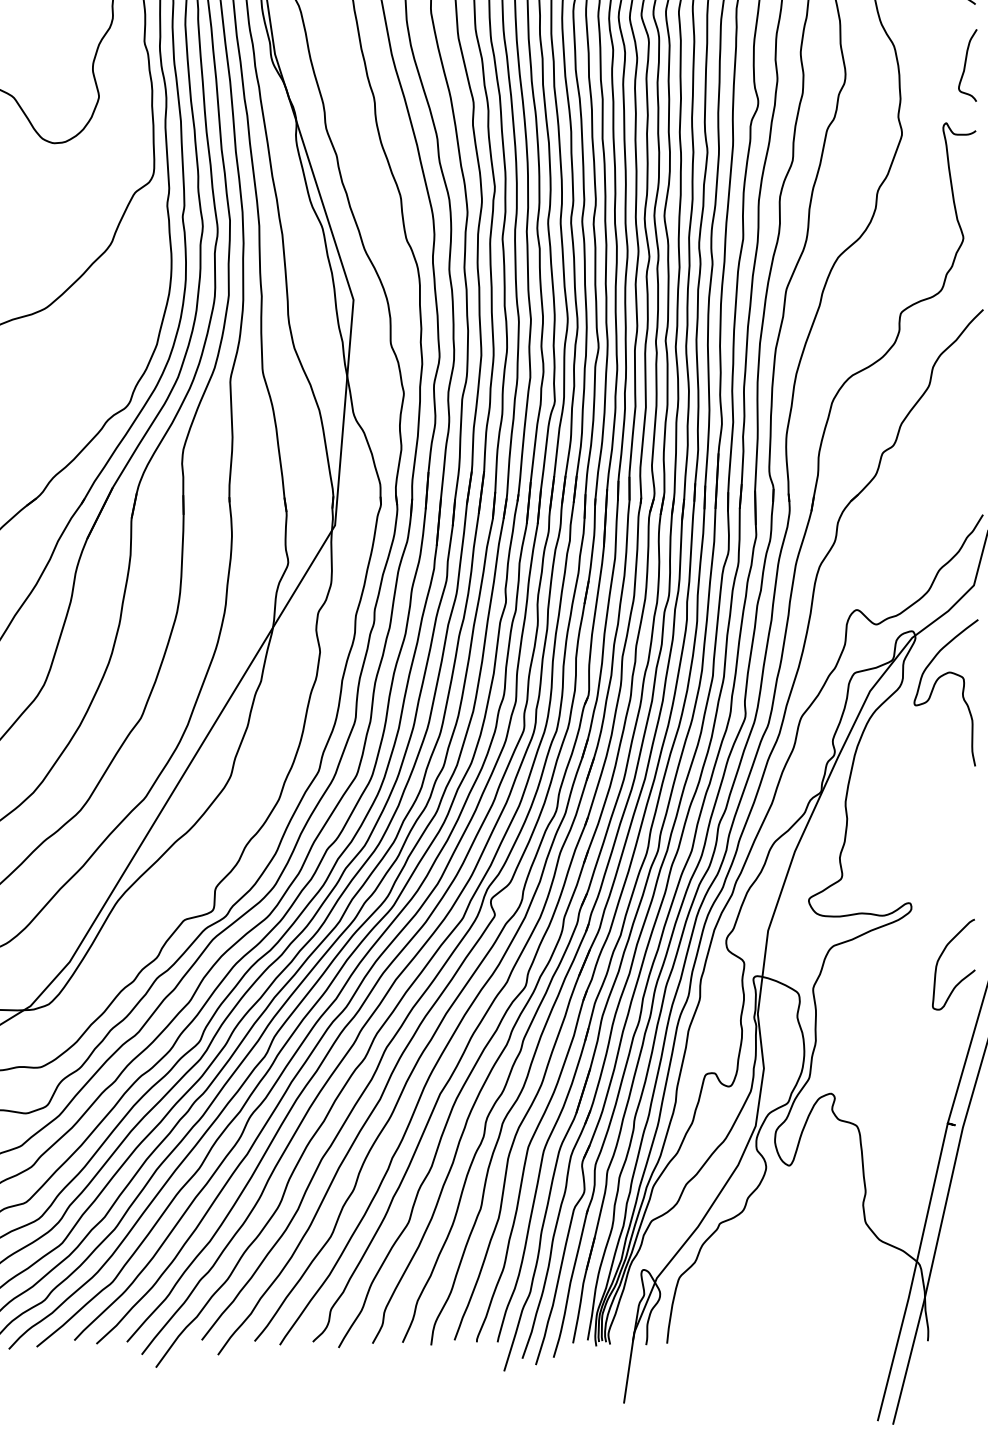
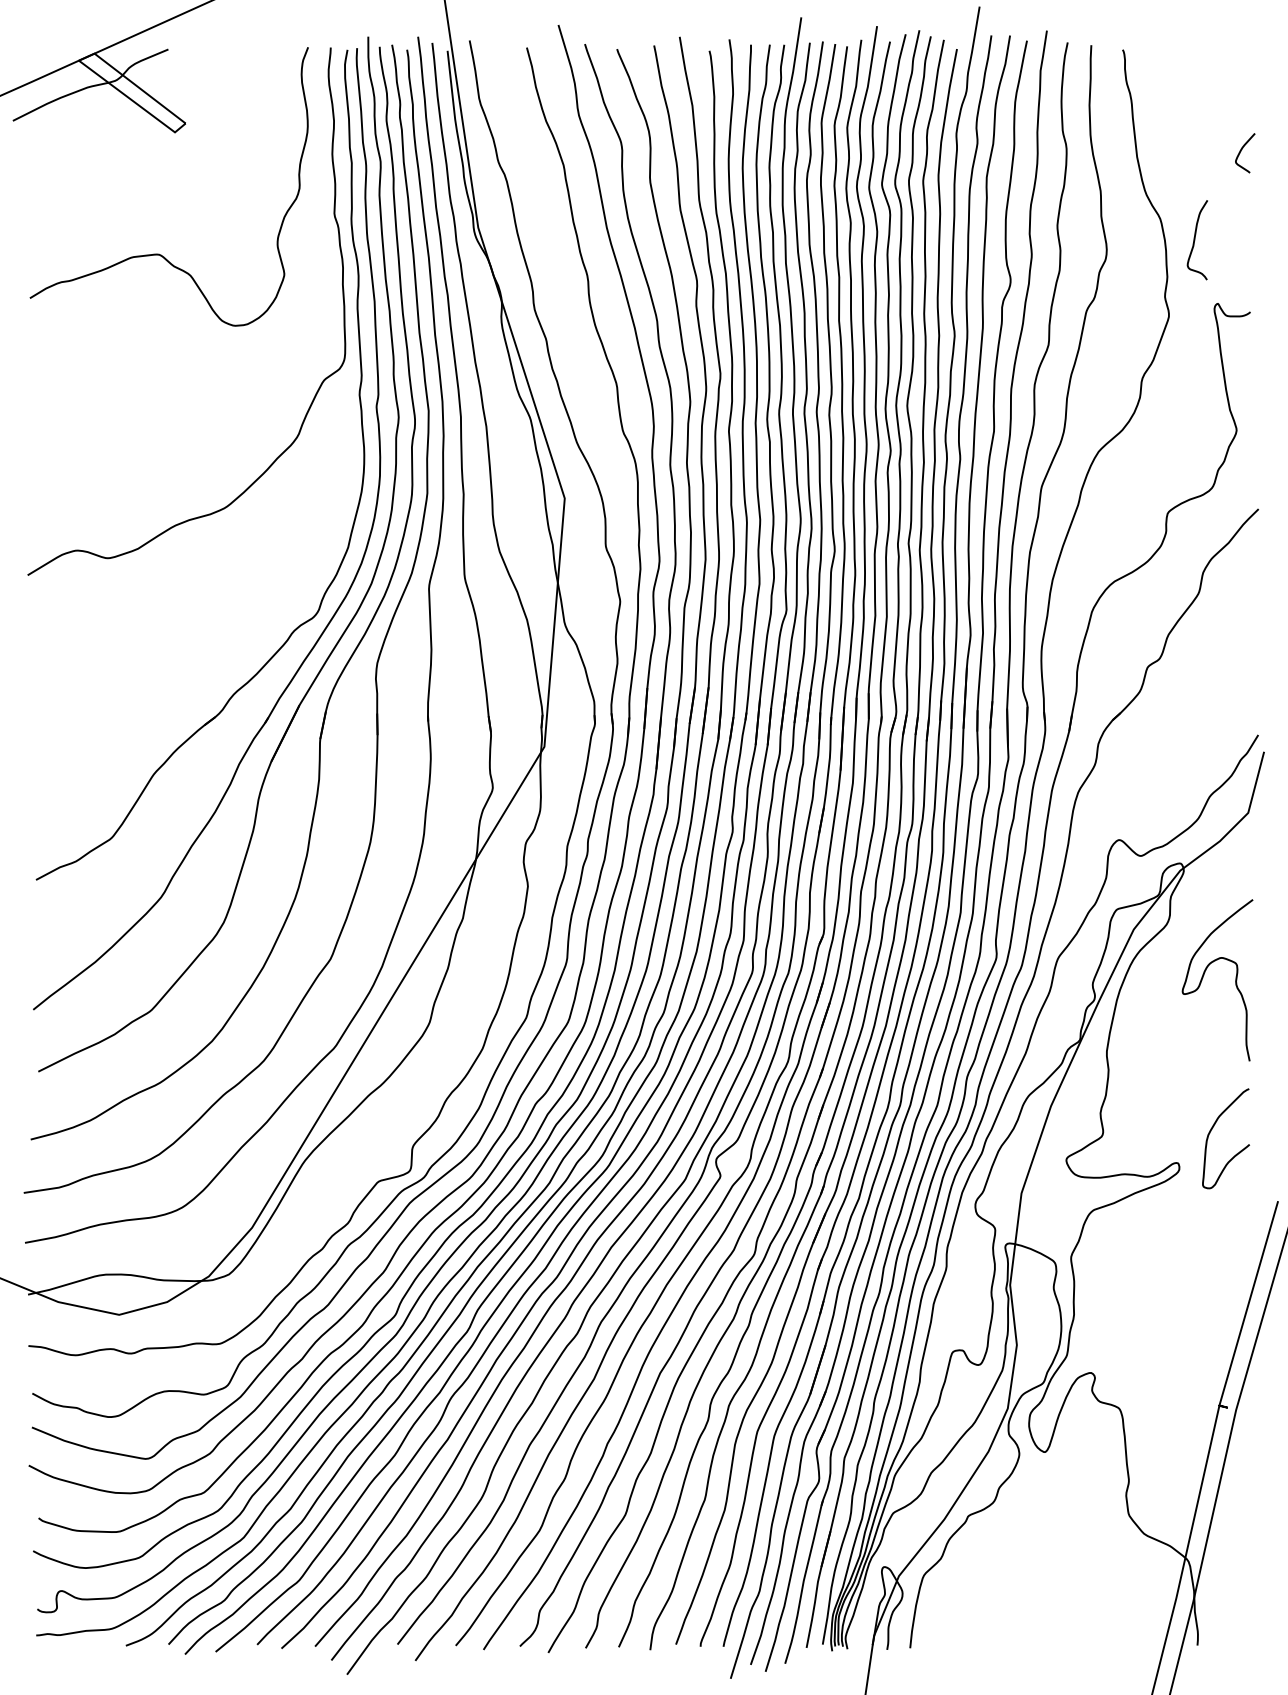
curve: (966, 65) -> (1195, 240), moved
curve: (934, 688) -> (1204, 975), moved
curve: (940, 958) -> (1211, 1131), moved

